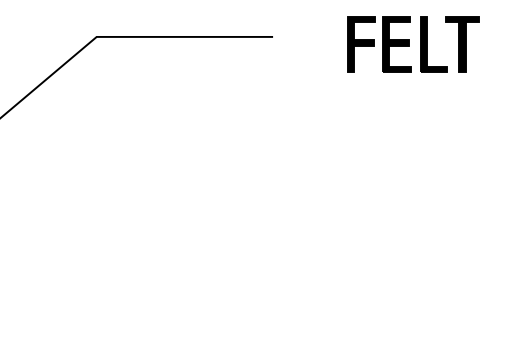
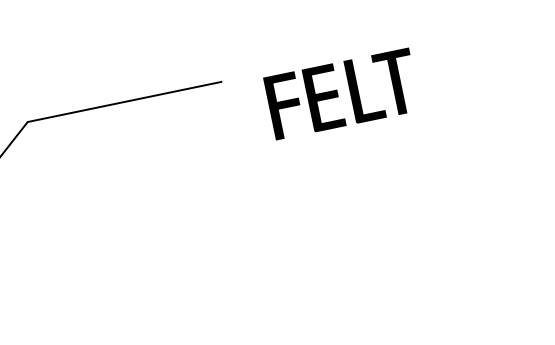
part: (413, 44) -> (342, 94), moved

